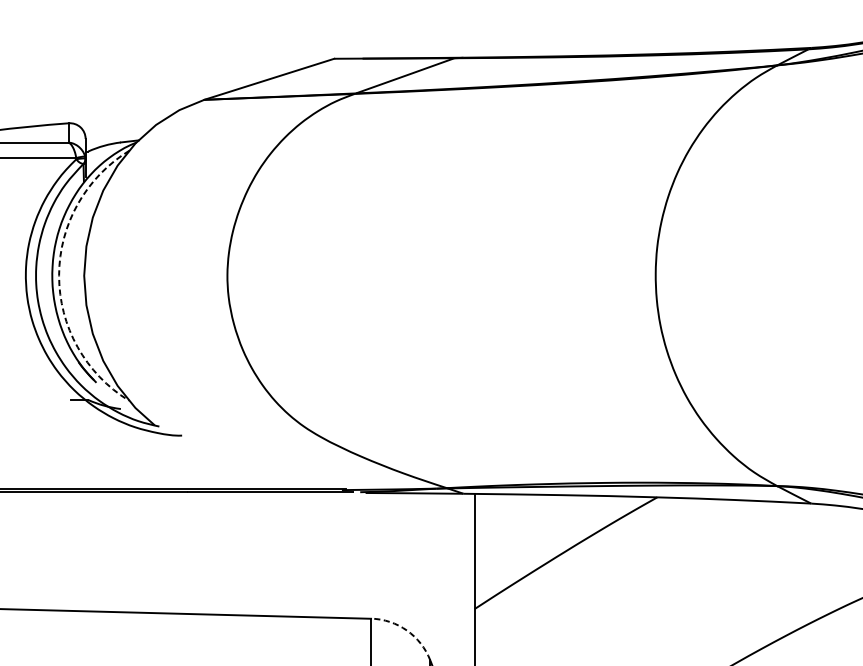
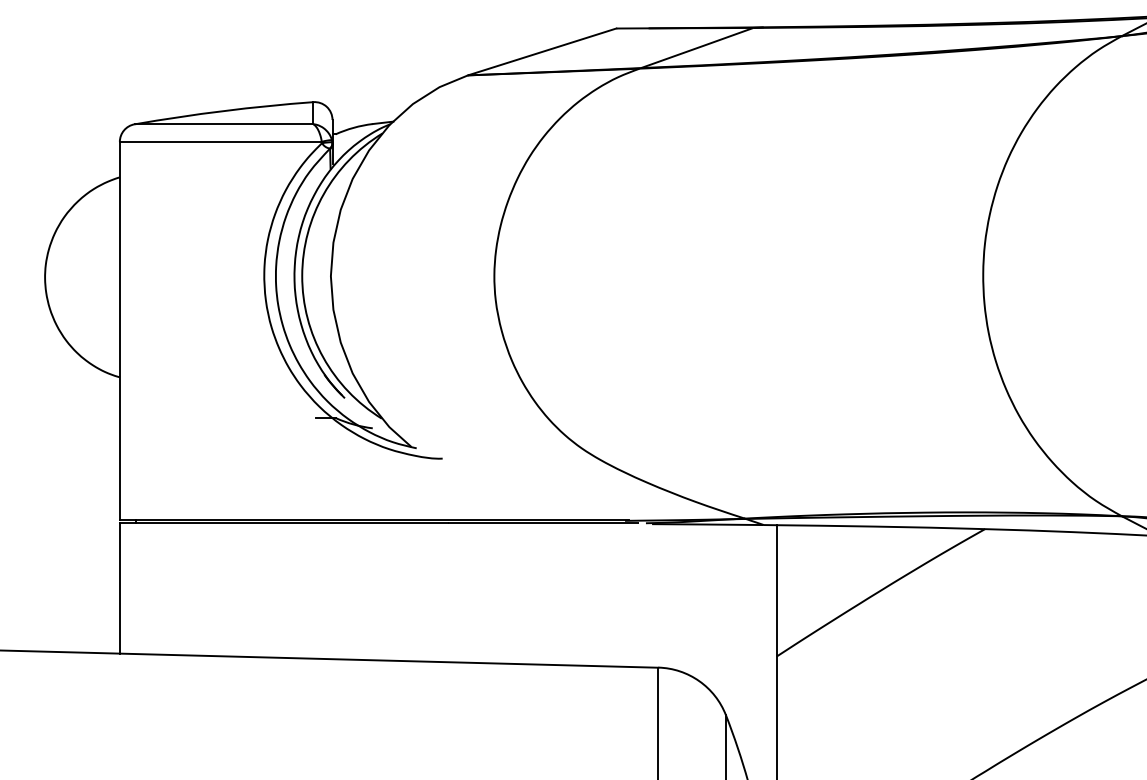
arc: (59, 275) -> (302, 275), dashed -> solid
arc: (407, 630) -> (699, 681), dashed -> solid

